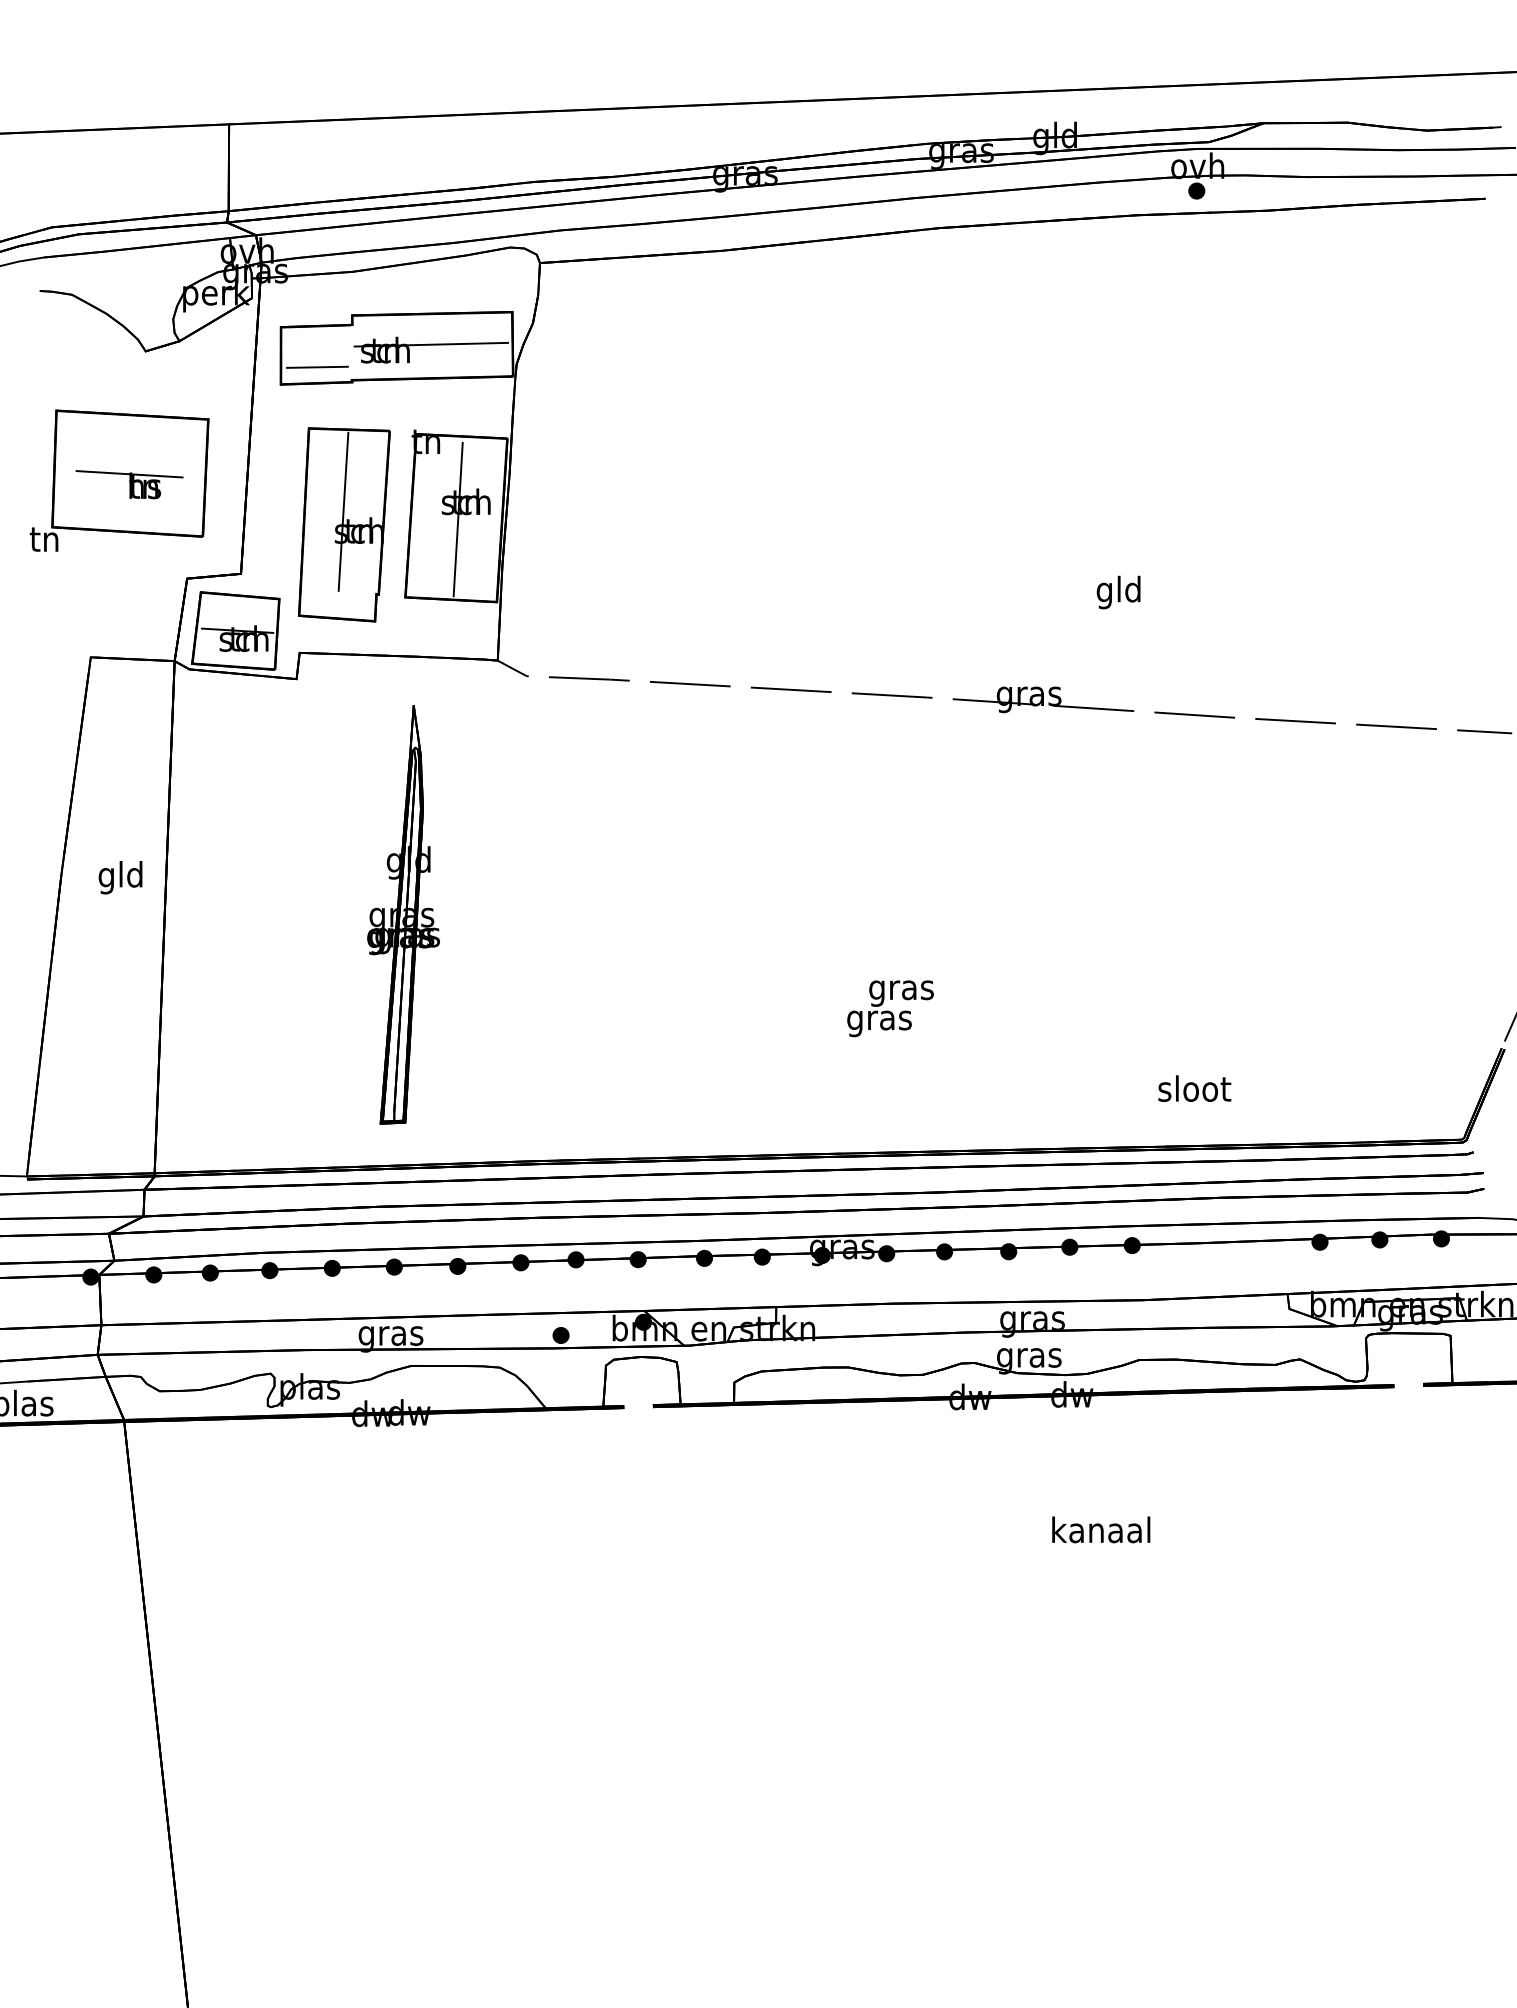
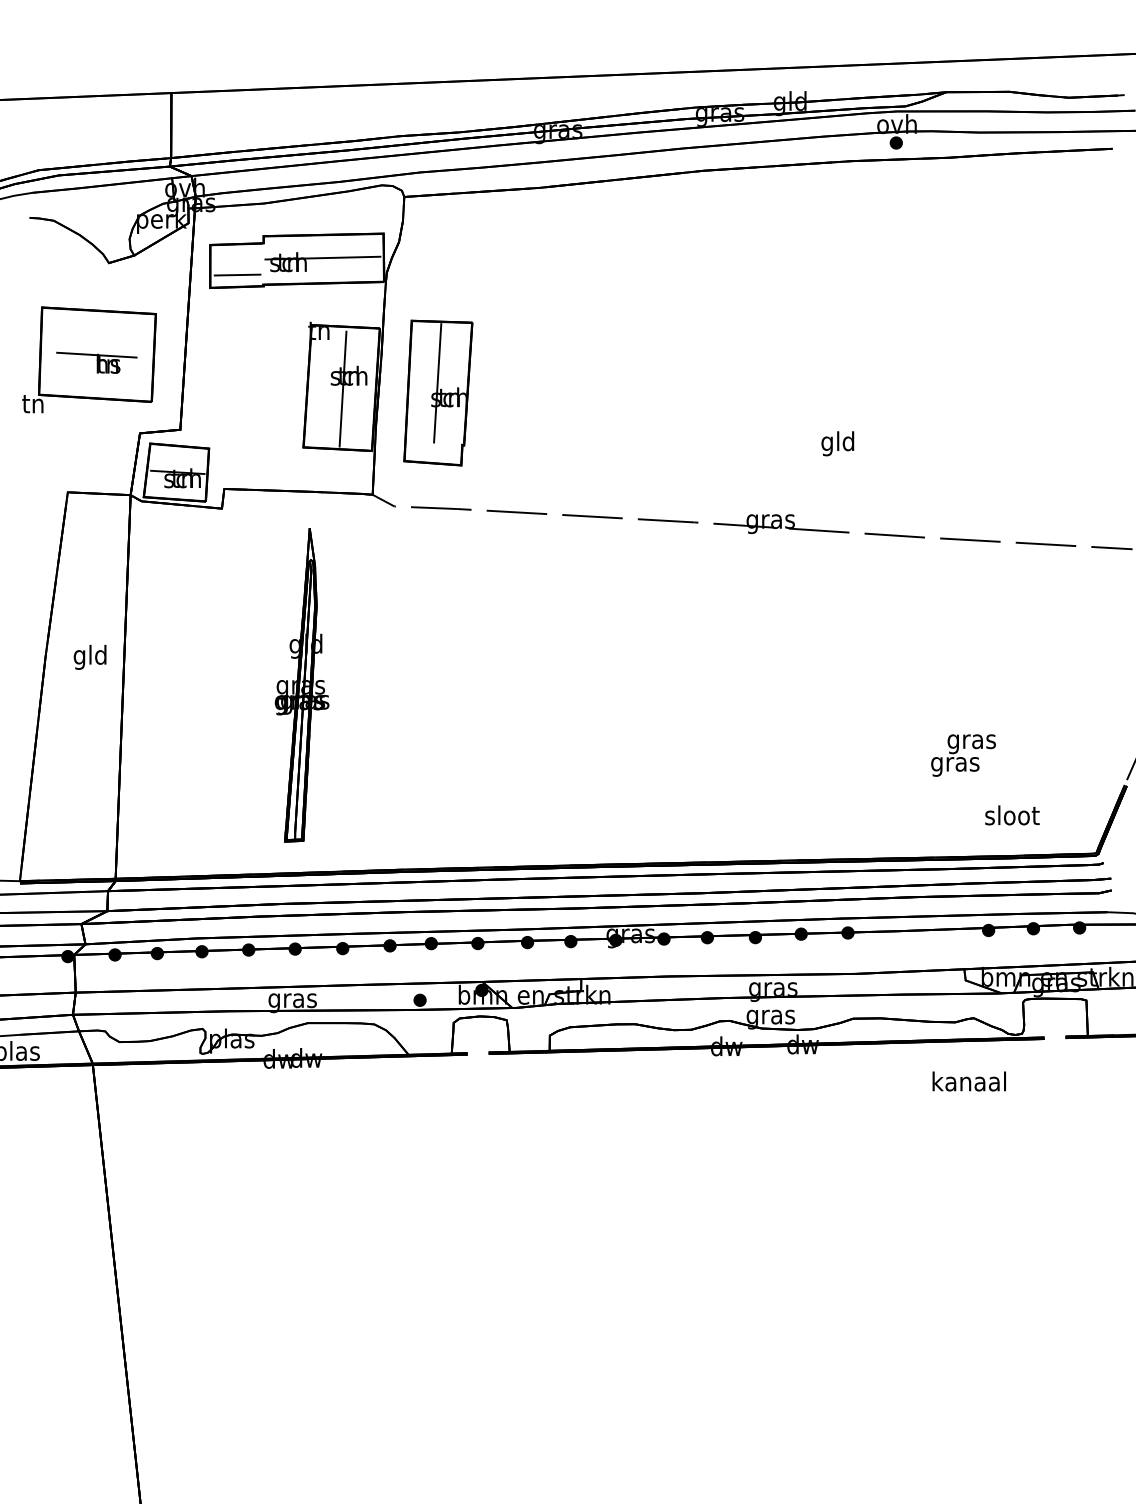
part: (344, 524) -> (438, 392), moved
text: (890, 1008) -> (963, 755), moved
text: (1194, 1088) -> (1012, 815), moved
text: (1101, 1529) -> (969, 1081), moved

